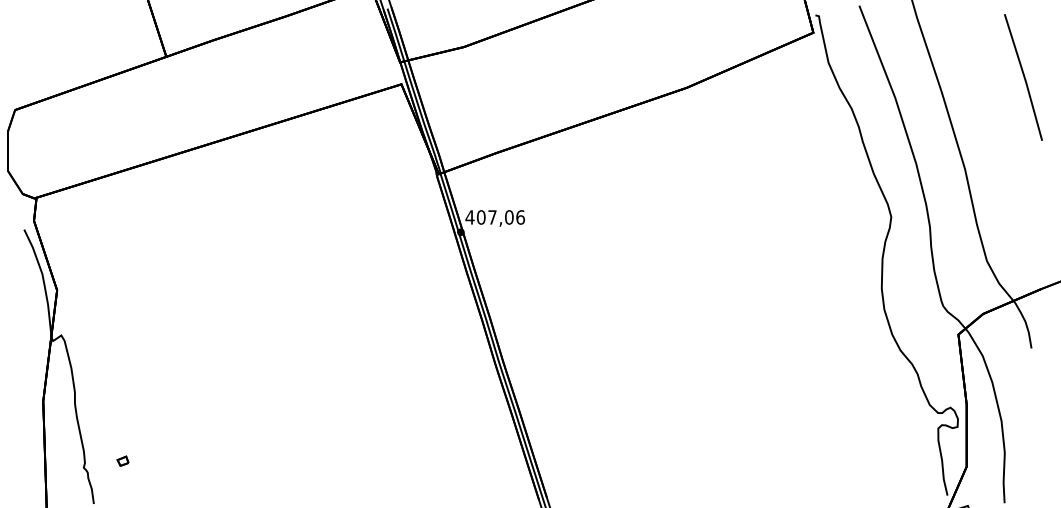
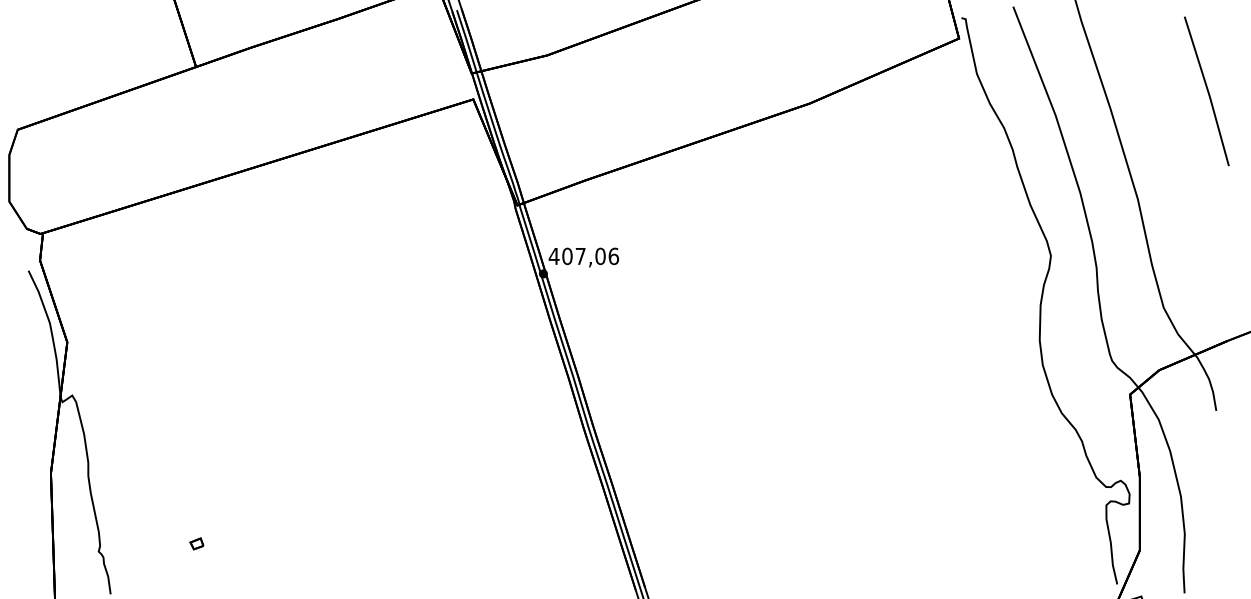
part: (122, 460) -> (196, 543), moved

